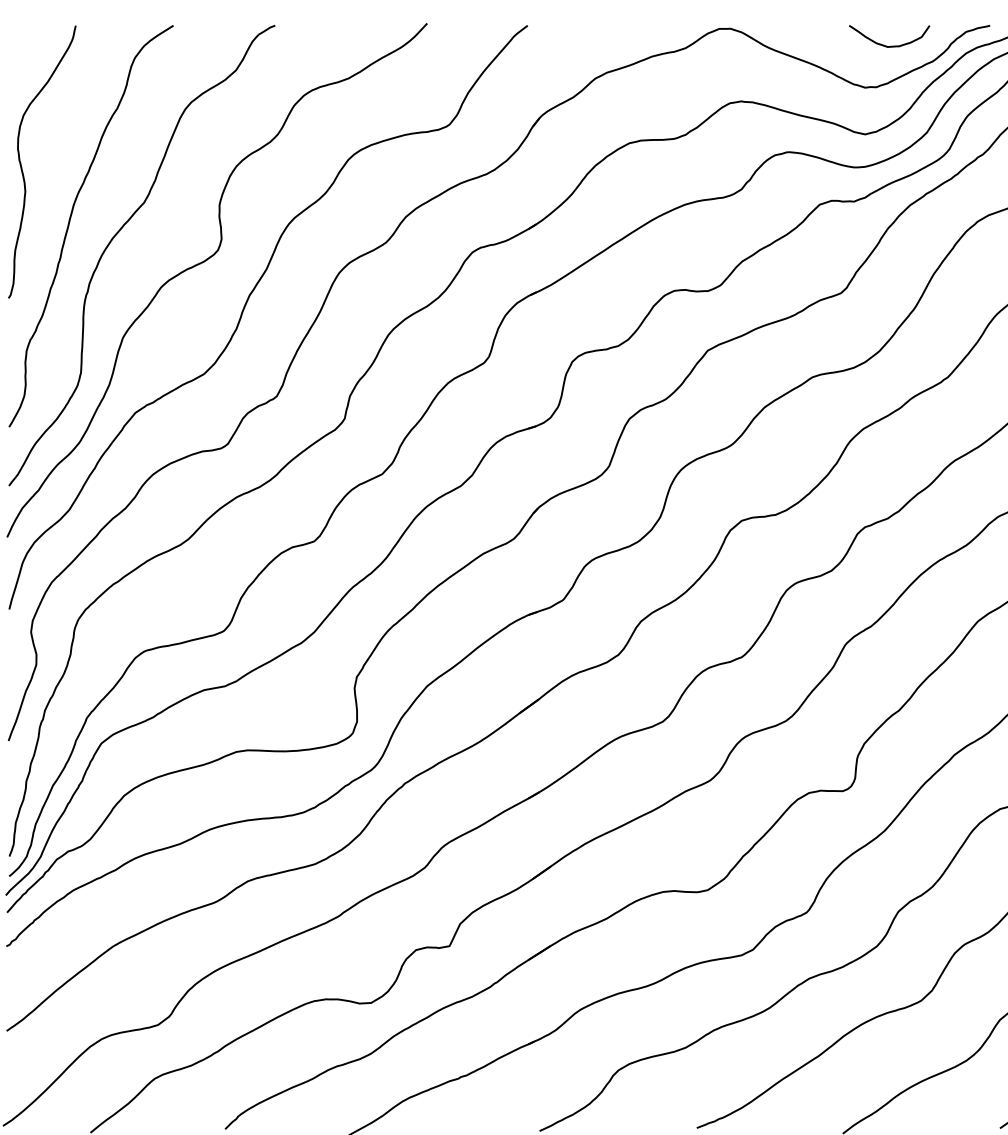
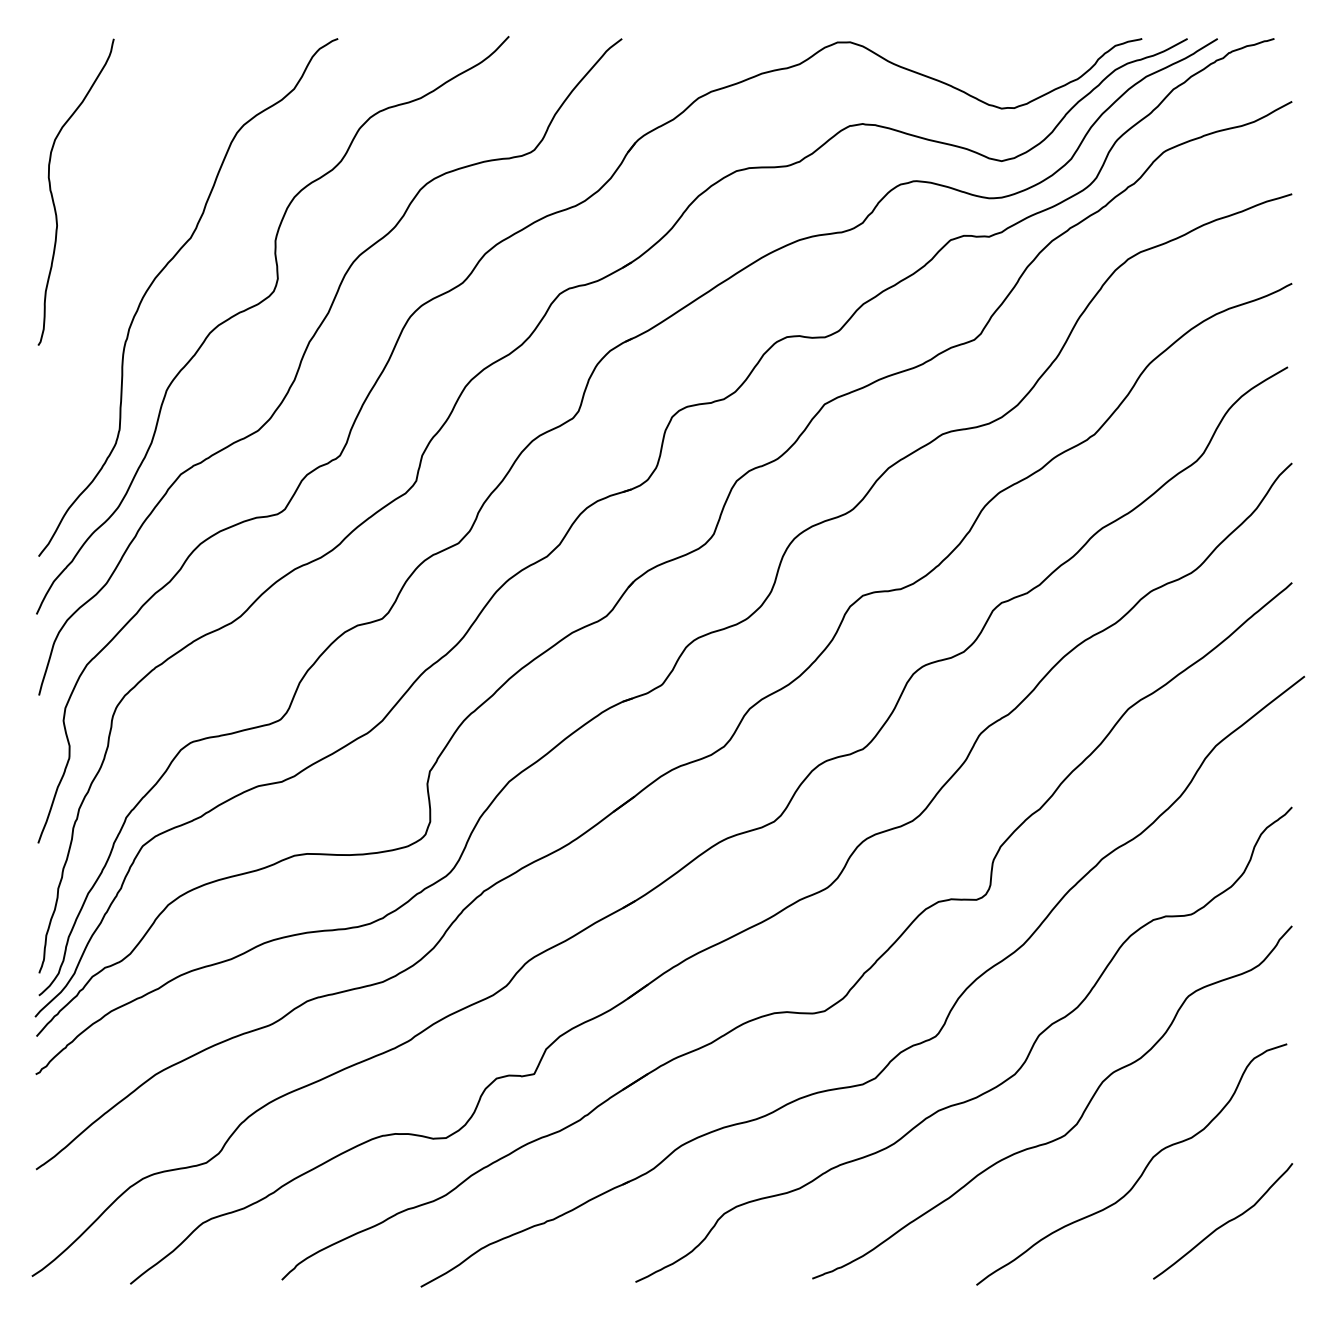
curve: (889, 45) -> (1028, 61), removed
curve: (70, 222) -> (107, 260), removed

